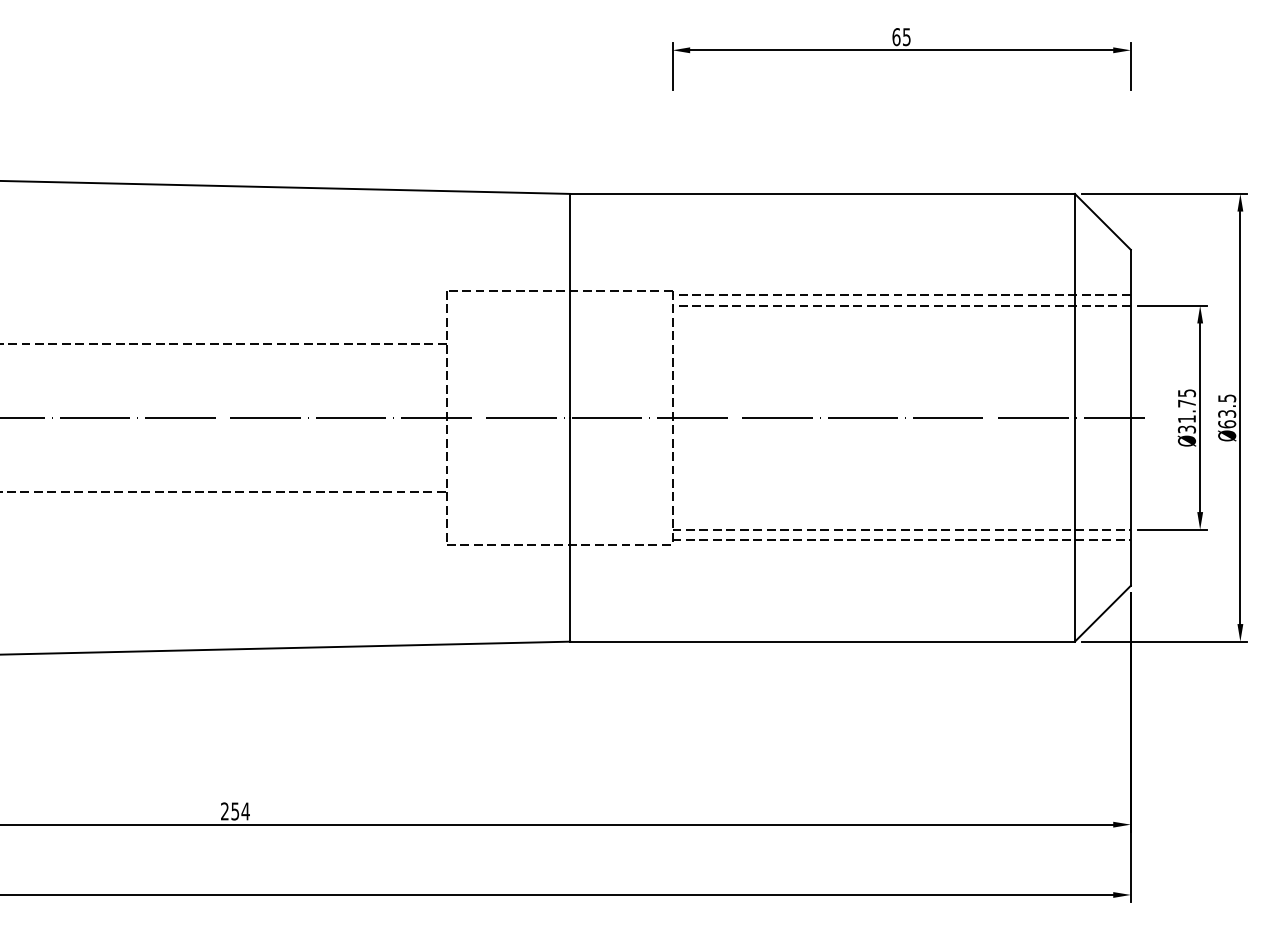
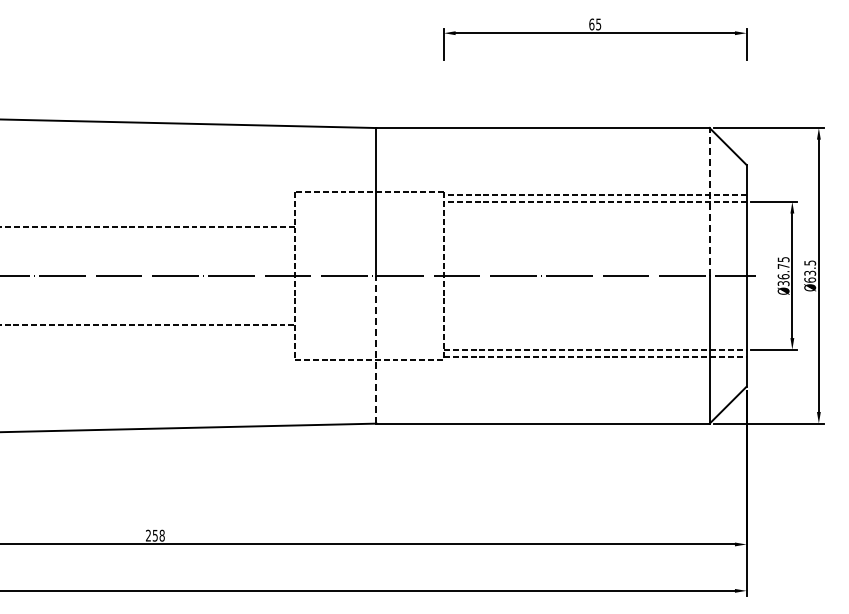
line: (1074, 305) -> (709, 201), solid -> dashed
text: (1186, 418) -> (783, 276), Ø31.75 -> Ø36.75
line: (570, 529) -> (376, 349), solid -> dashed
text: (244, 811) -> (161, 535), 254 -> 258

